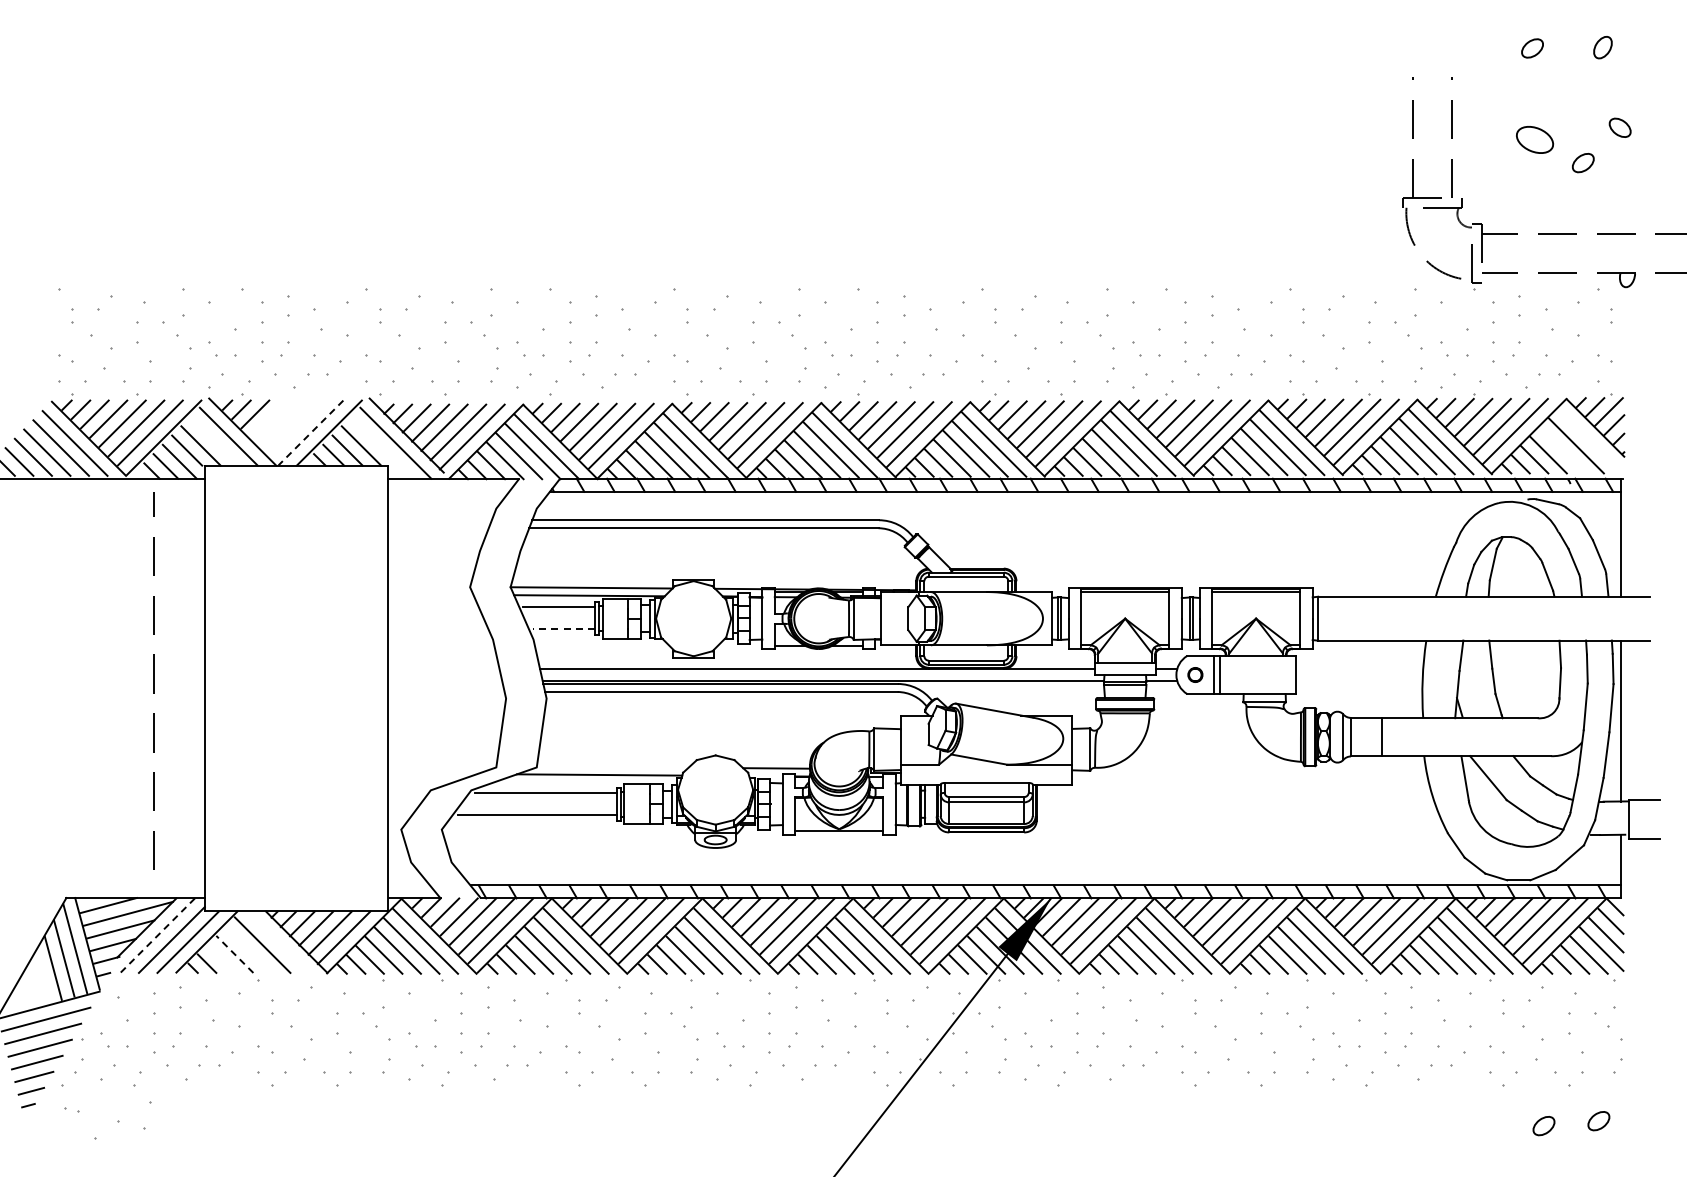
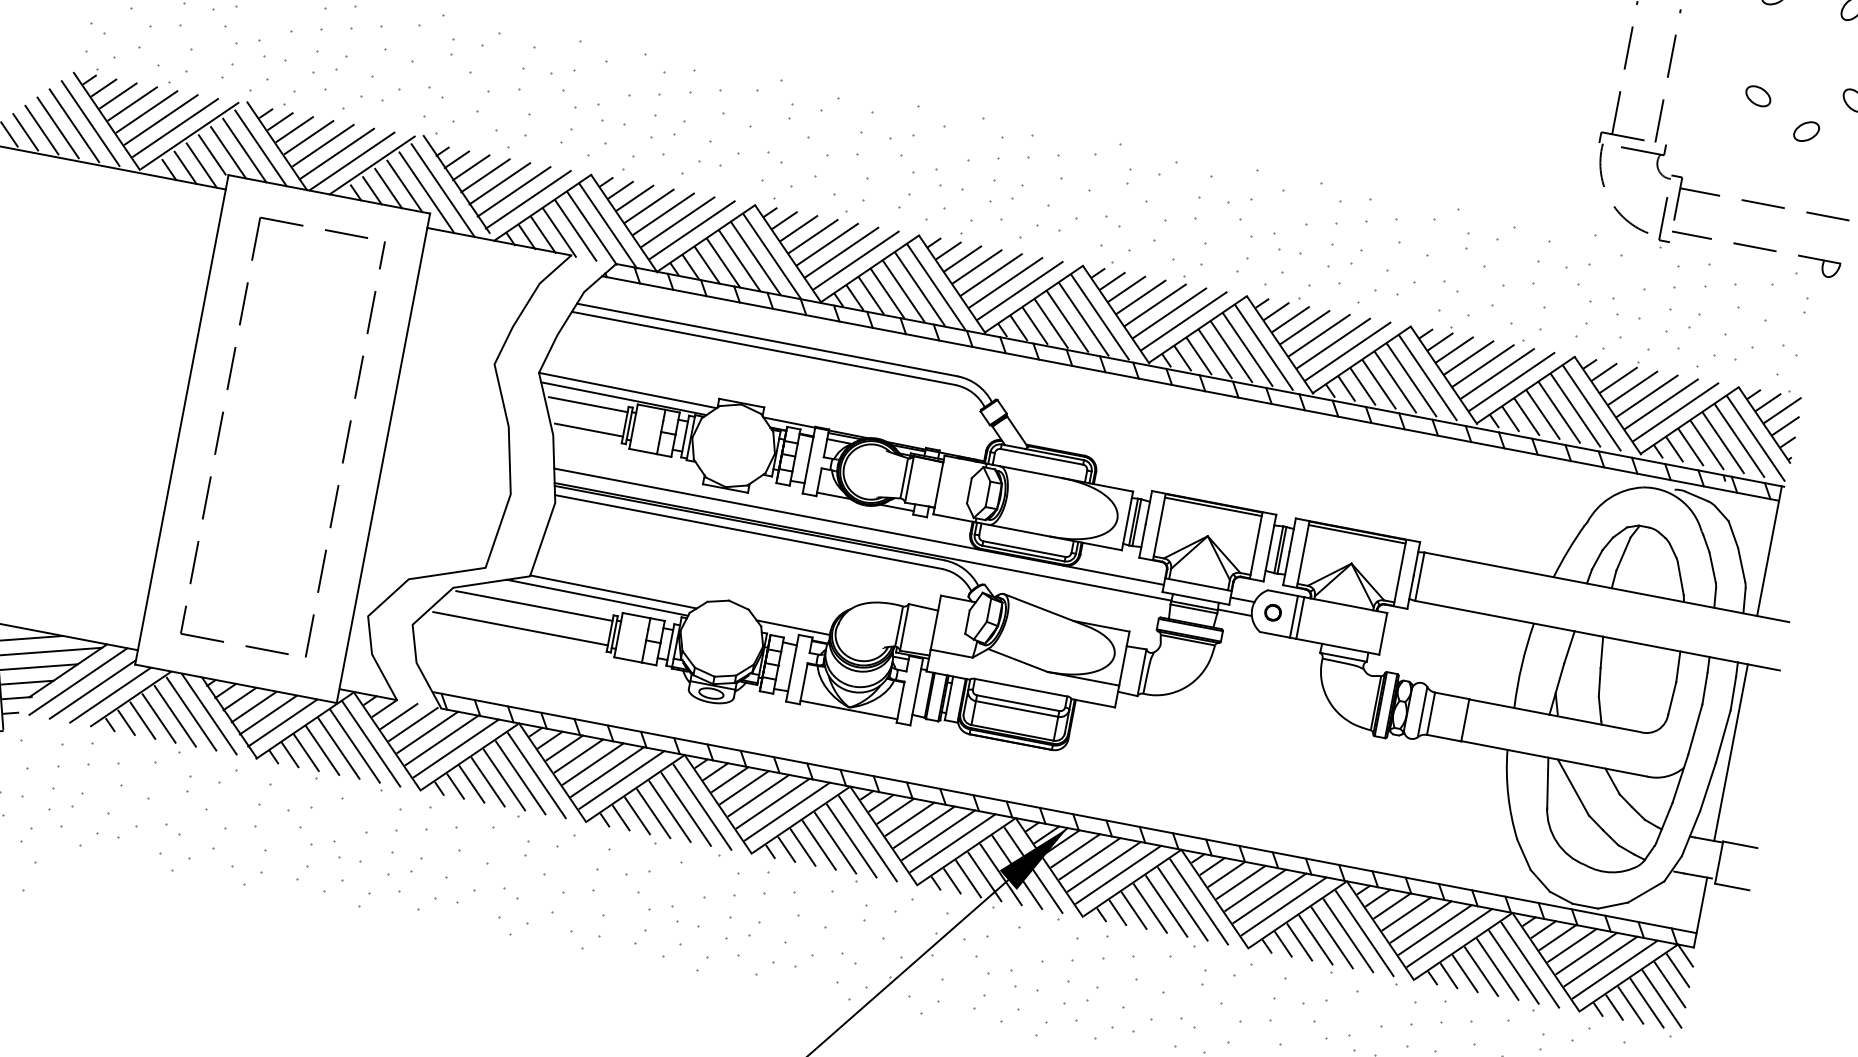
part: (1534, 140) -> (1757, 96), size x0.62
line: (268, 418) -> (308, 136), added
line: (282, 423) -> (322, 145), added
line: (296, 428) -> (337, 153), added
line: (310, 433) -> (351, 161), dashed -> solid
line: (1589, 440) -> (1755, 437), added
line: (214, 441) -> (244, 150), added
line: (381, 447) -> (426, 192), added
line: (1562, 450) -> (1723, 443), added
line: (564, 629) -> (589, 430), dashed -> solid
line: (153, 680) -> (344, 448), moved
part: (240, 686) -> (221, 425), added
line: (612, 766) -> (613, 591), added
line: (157, 935) -> (78, 681), dashed -> solid
line: (277, 941) -> (208, 713), added
line: (248, 949) -> (175, 715), added
line: (234, 954) -> (158, 718), dashed -> solid
line: (220, 958) -> (142, 719), added

